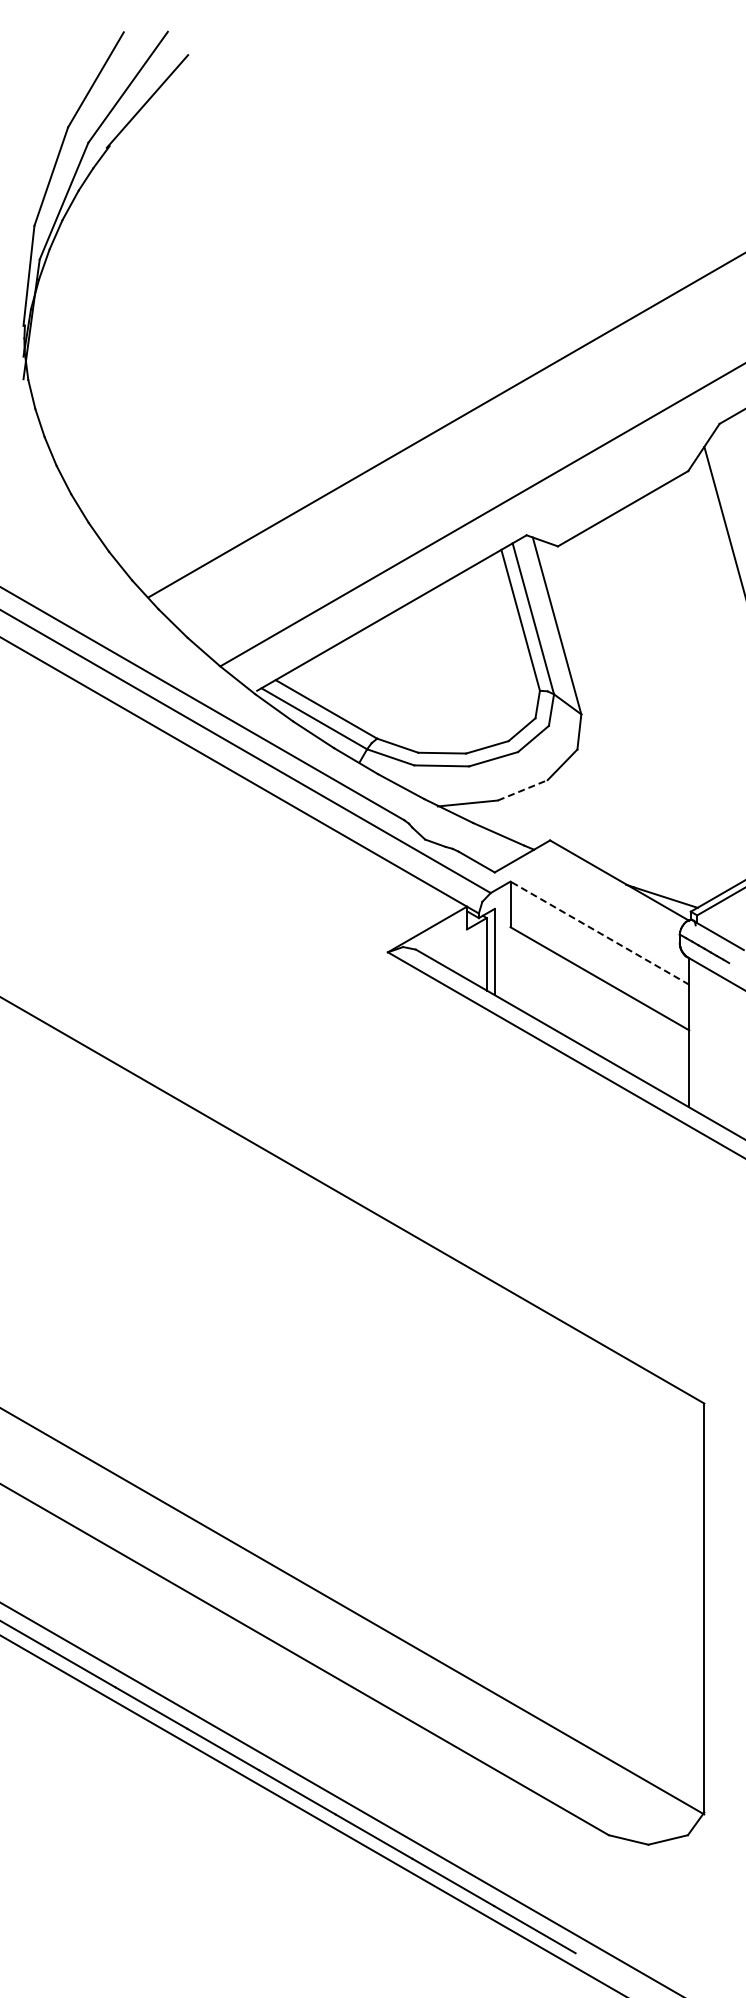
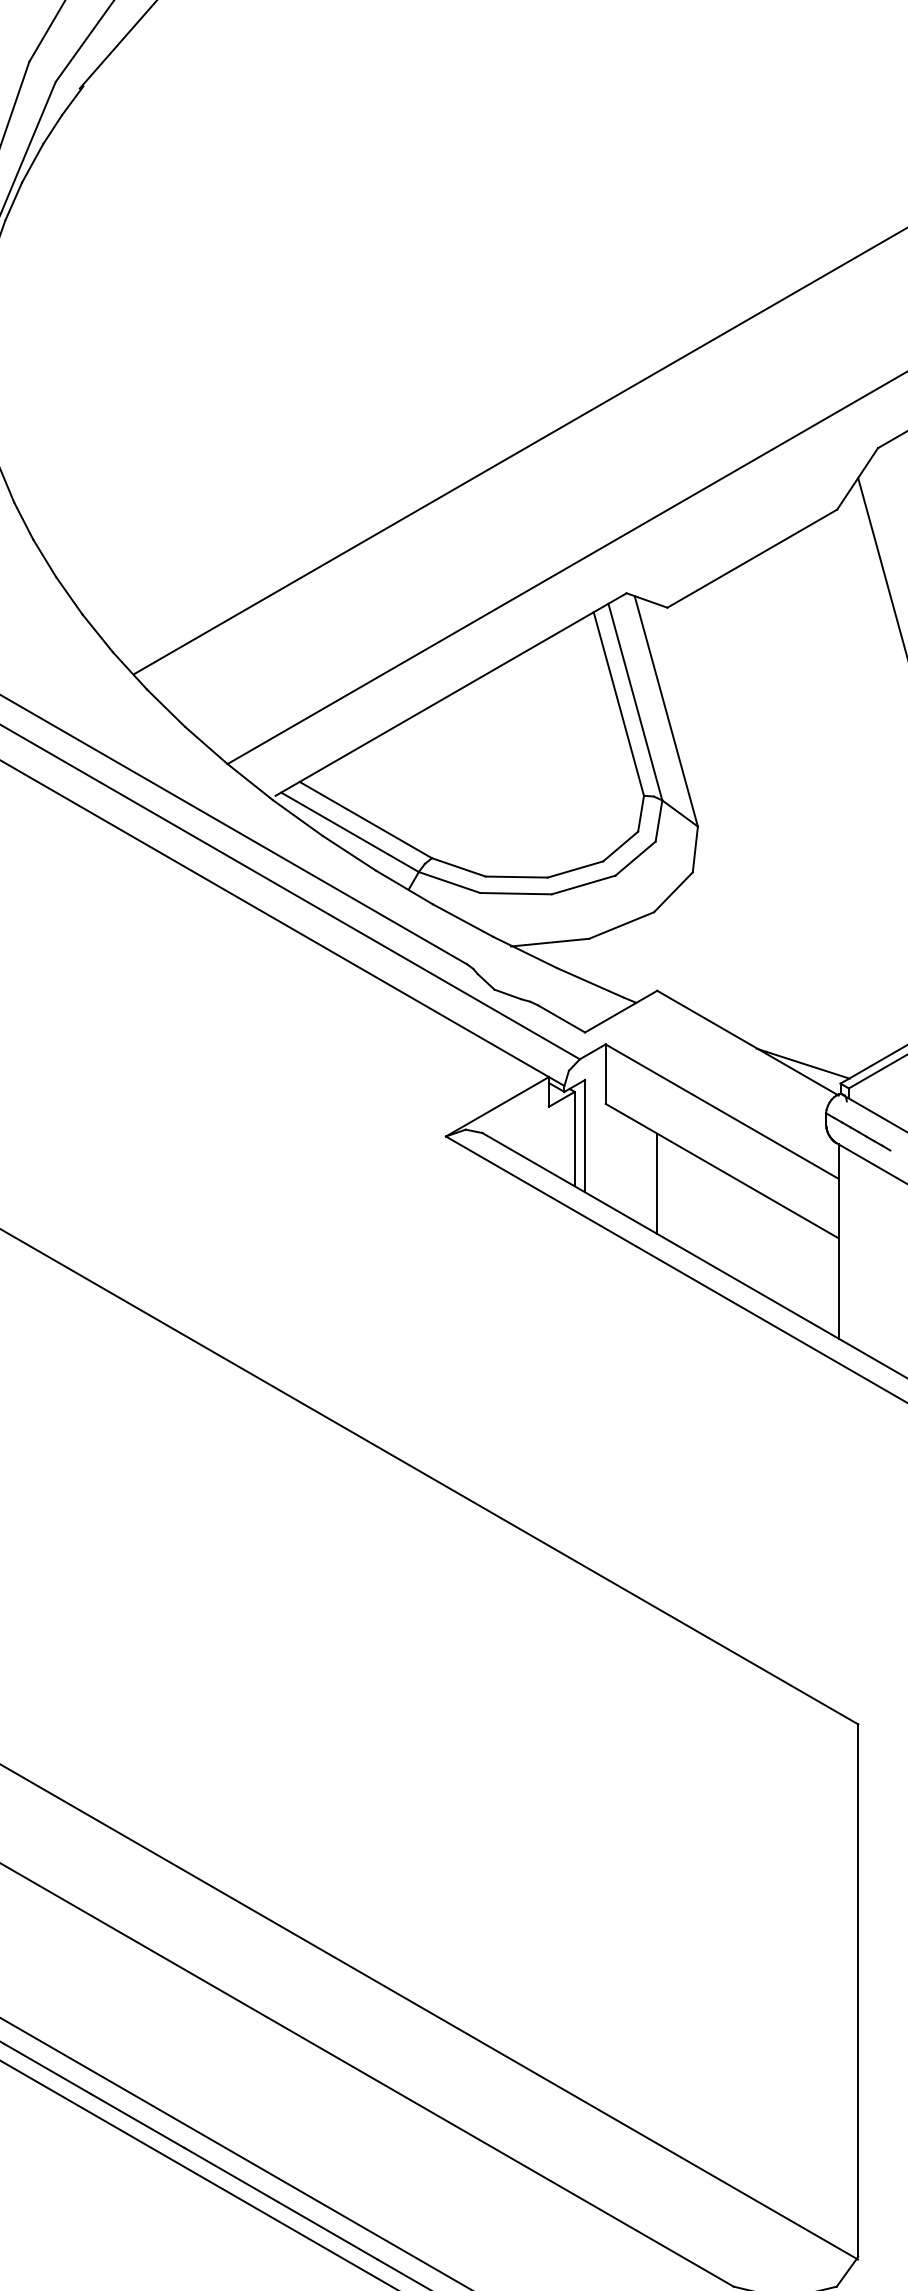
line: (522, 790) -> (621, 925), dashed -> solid
line: (599, 932) -> (721, 1110), dashed -> solid
line: (550, 988) -> (657, 1183), added

